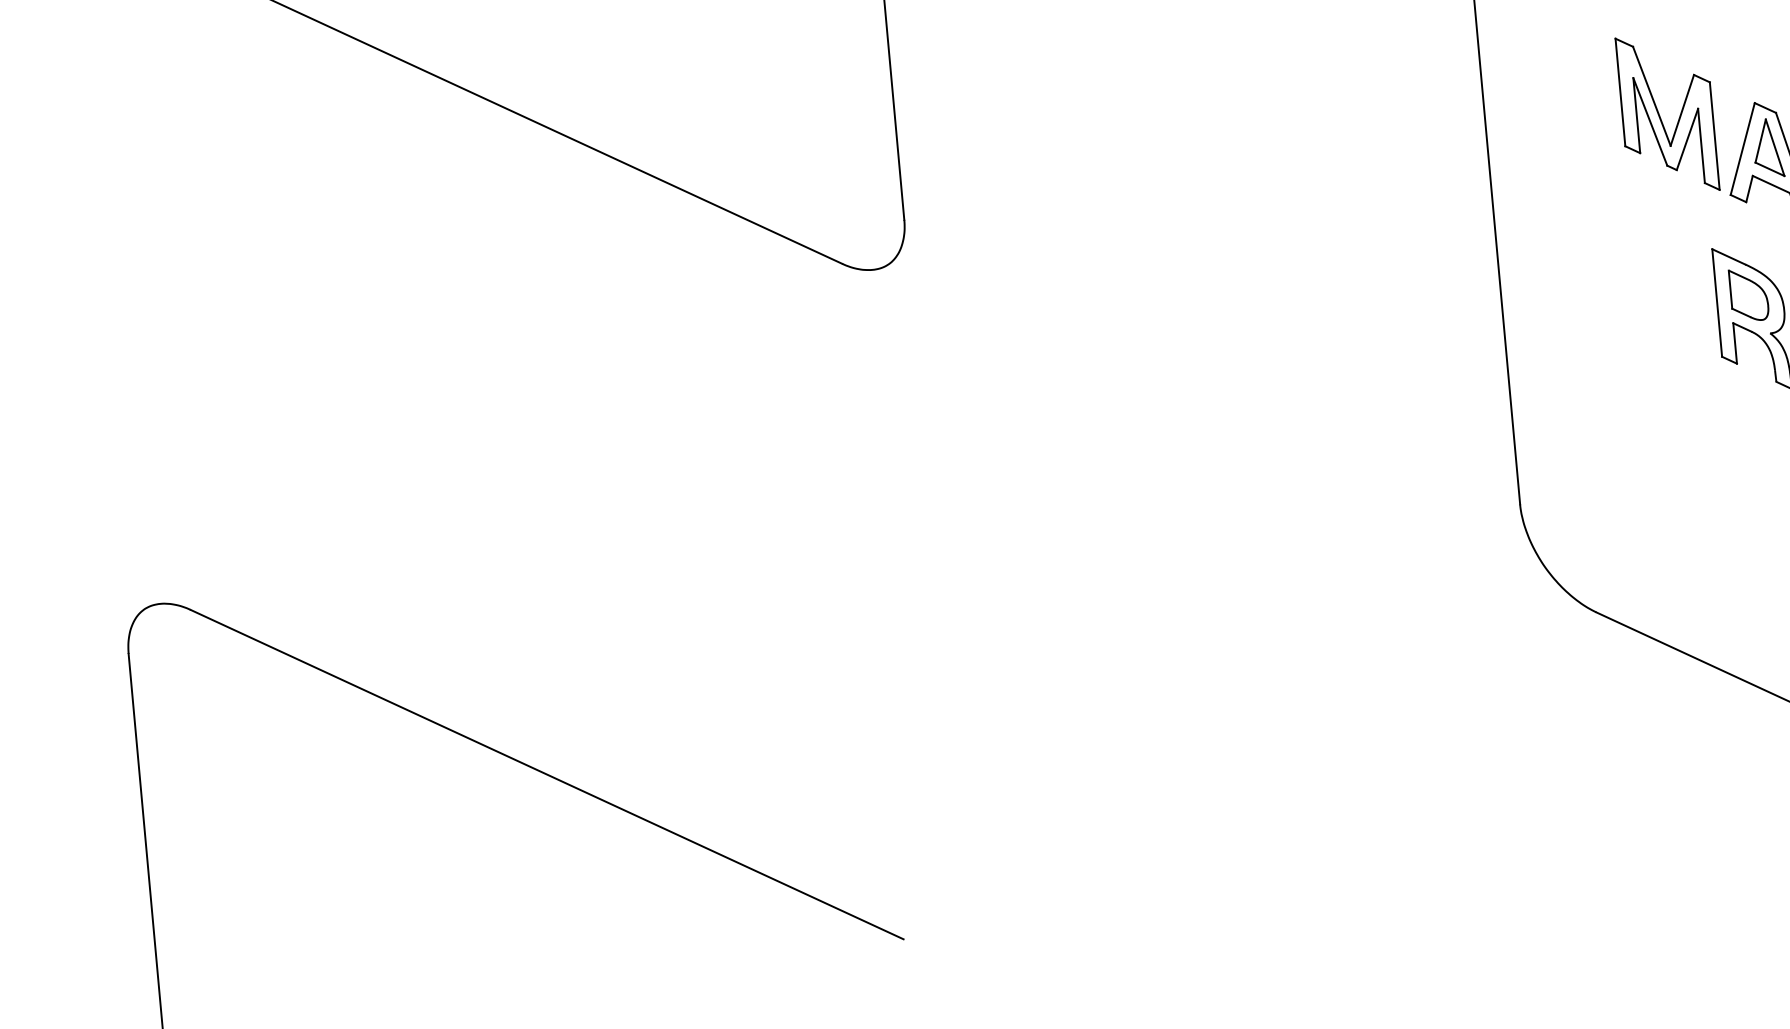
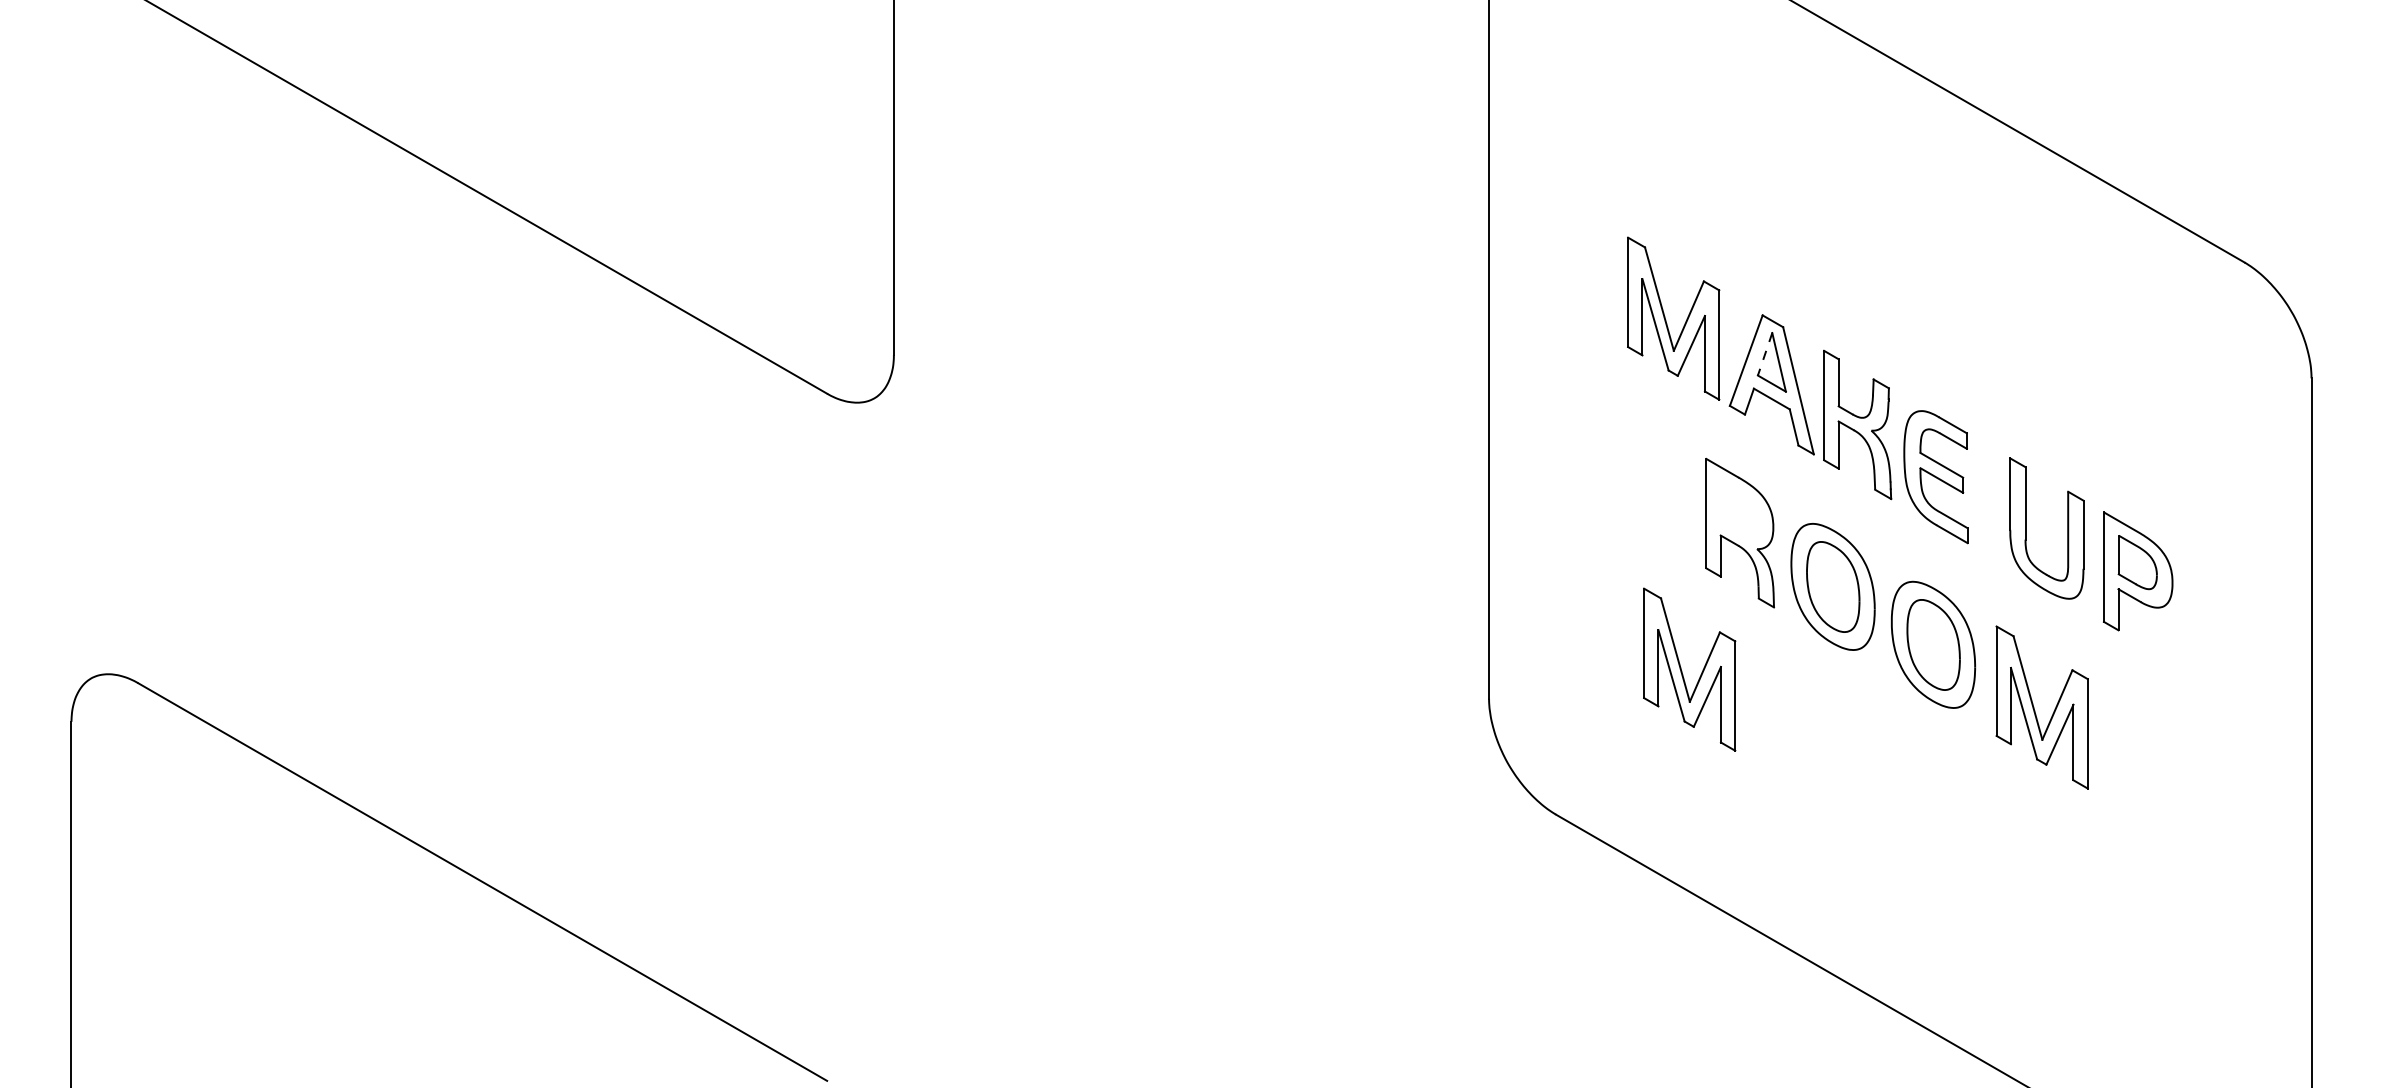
line: (1760, 141) -> (1764, 354), solid -> dashed
part: (1749, 294) -> (1739, 508), removed
part: (1707, 460) -> (1682, 671), added

